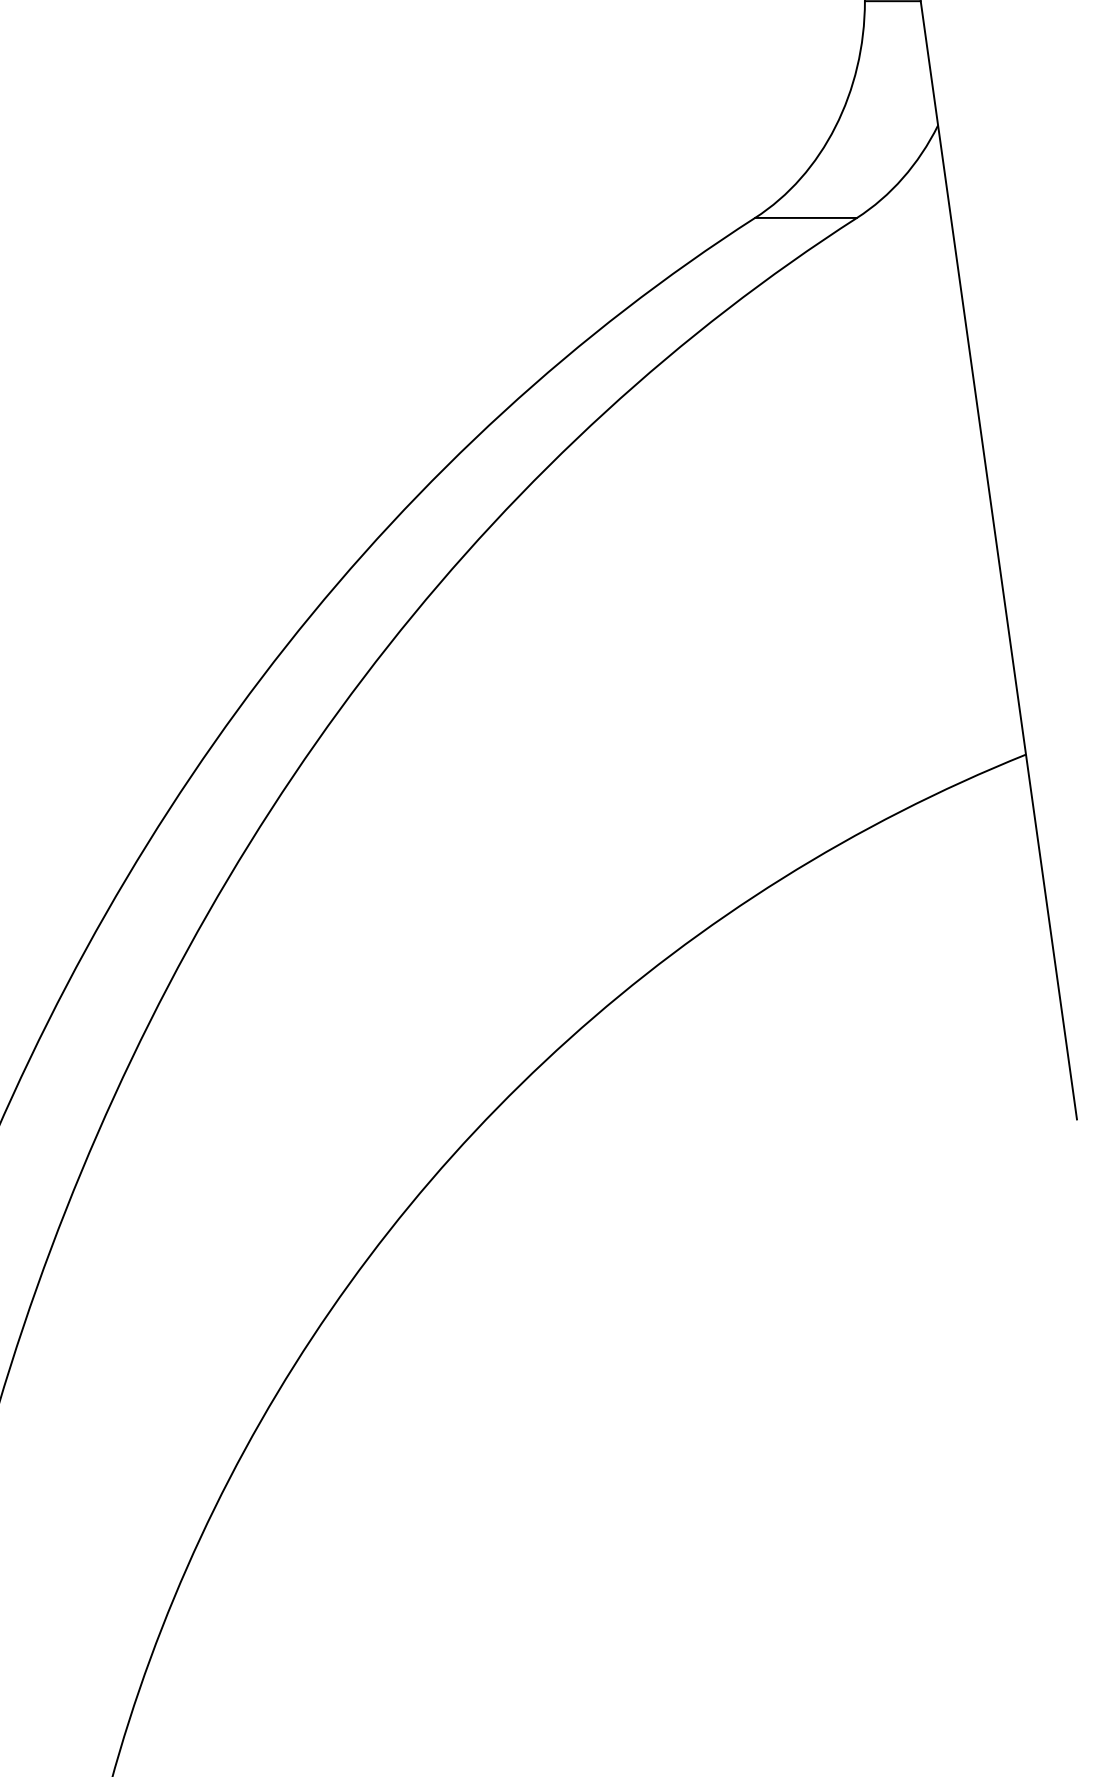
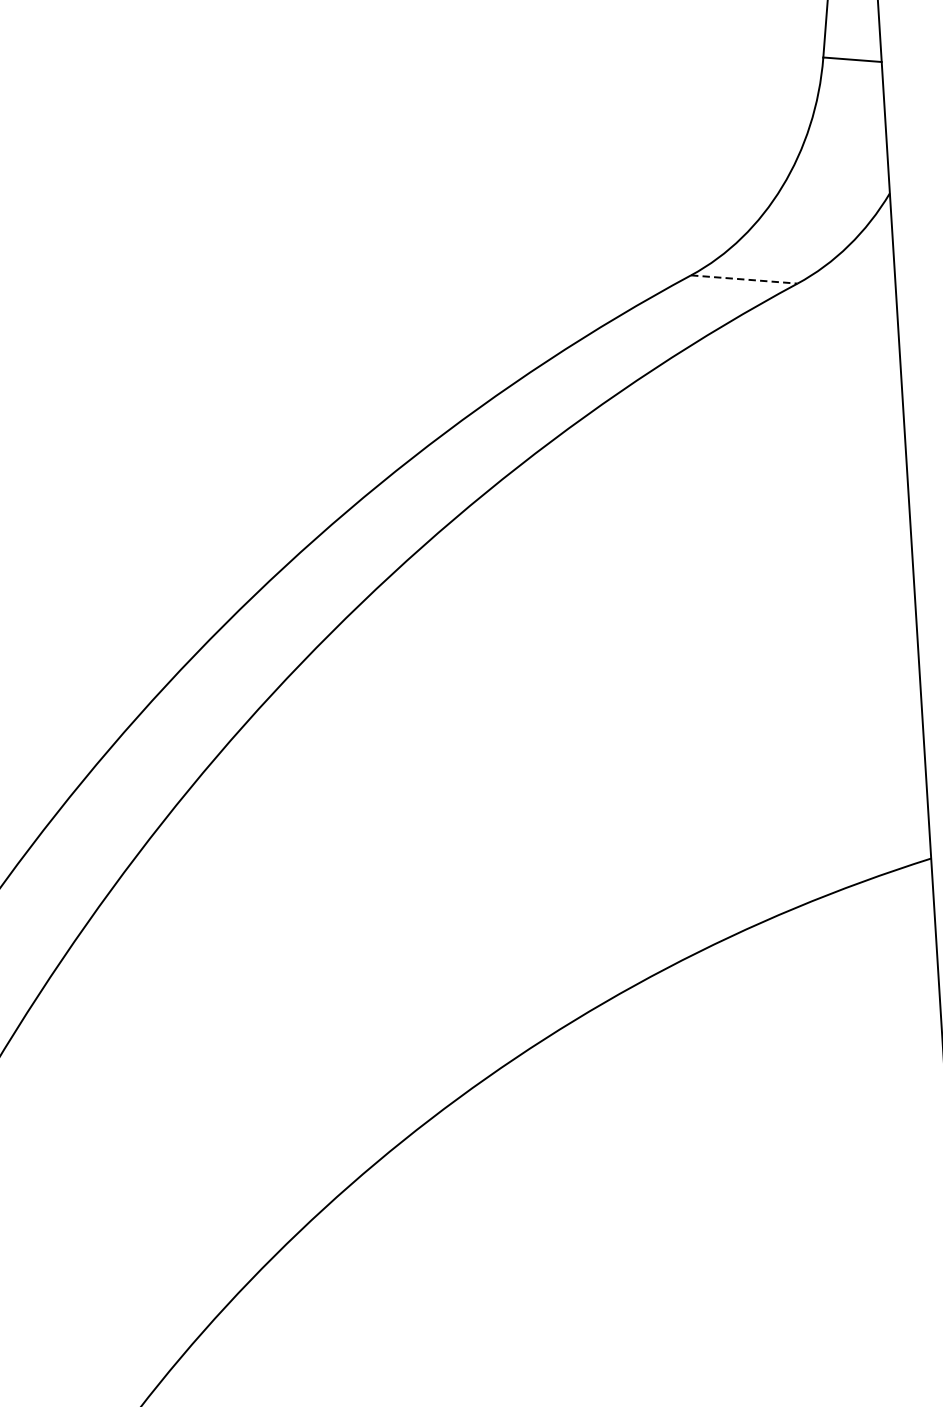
line: (806, 217) -> (744, 279), solid -> dashed

